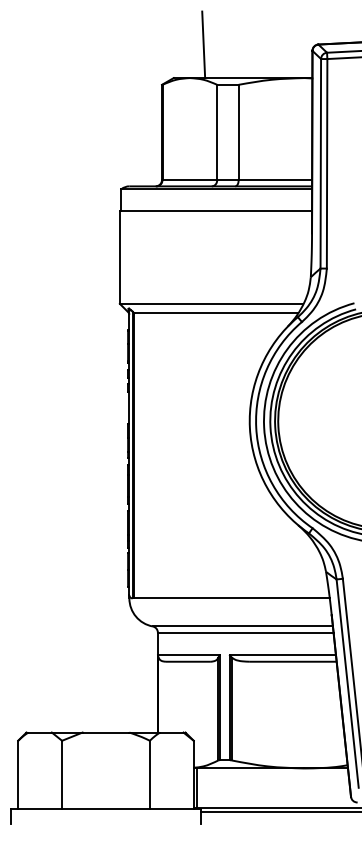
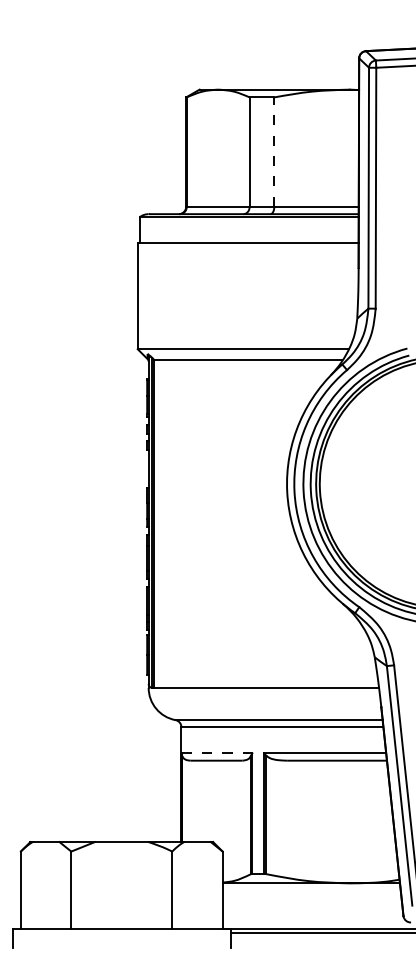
line: (203, 44) -> (233, 51), removed
line: (238, 132) -> (274, 152), solid -> dashed
line: (189, 655) -> (217, 753), solid -> dashed
line: (197, 787) -> (226, 905), removed

